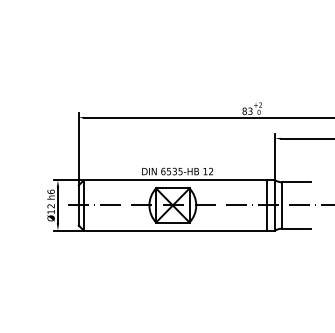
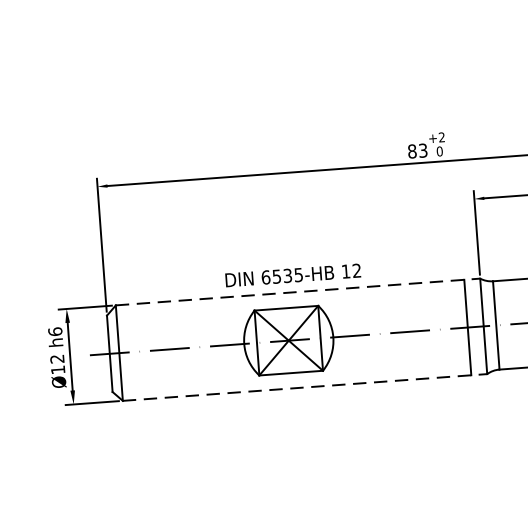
line: (179, 180) -> (297, 292), solid -> dashed
line: (179, 230) -> (304, 387), solid -> dashed

